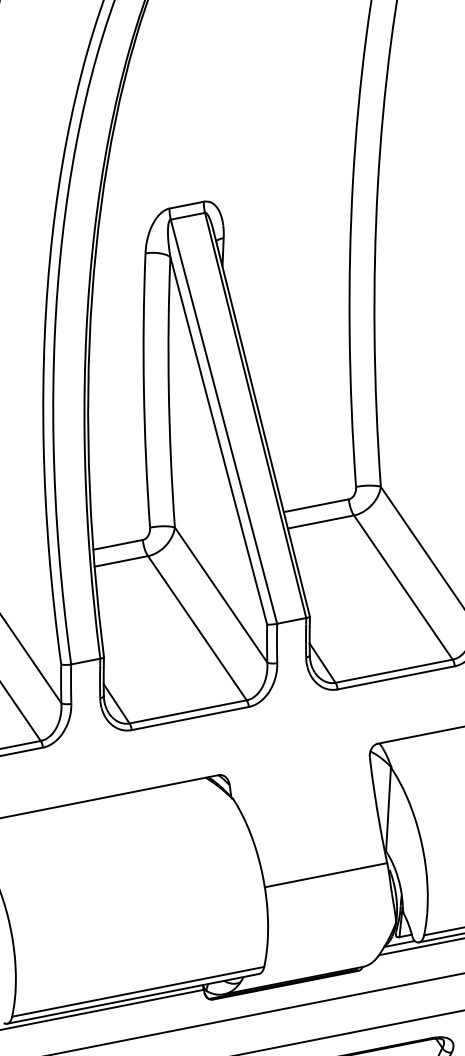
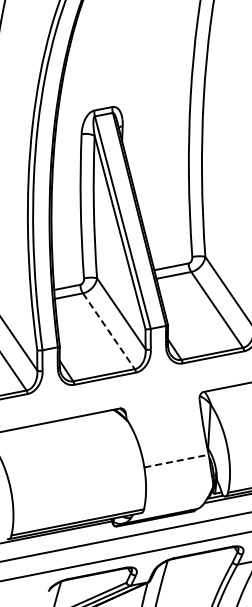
line: (196, 628) -> (108, 331), solid -> dashed
line: (325, 875) -> (176, 461), solid -> dashed

